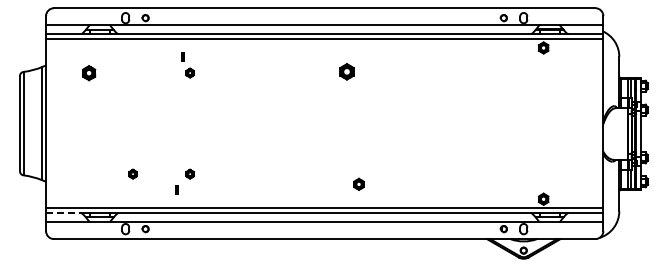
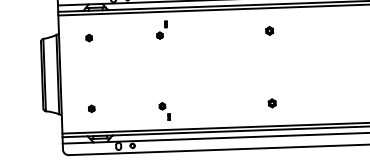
part: (182, 56) -> (165, 23), moved
part: (346, 71) -> (269, 30), size x0.71
part: (88, 72) -> (88, 37), size x0.62
part: (132, 173) -> (91, 108), moved
part: (358, 183) -> (271, 102), moved
part: (176, 189) -> (168, 116), moved
line: (63, 213) -> (74, 136), dashed -> solid

